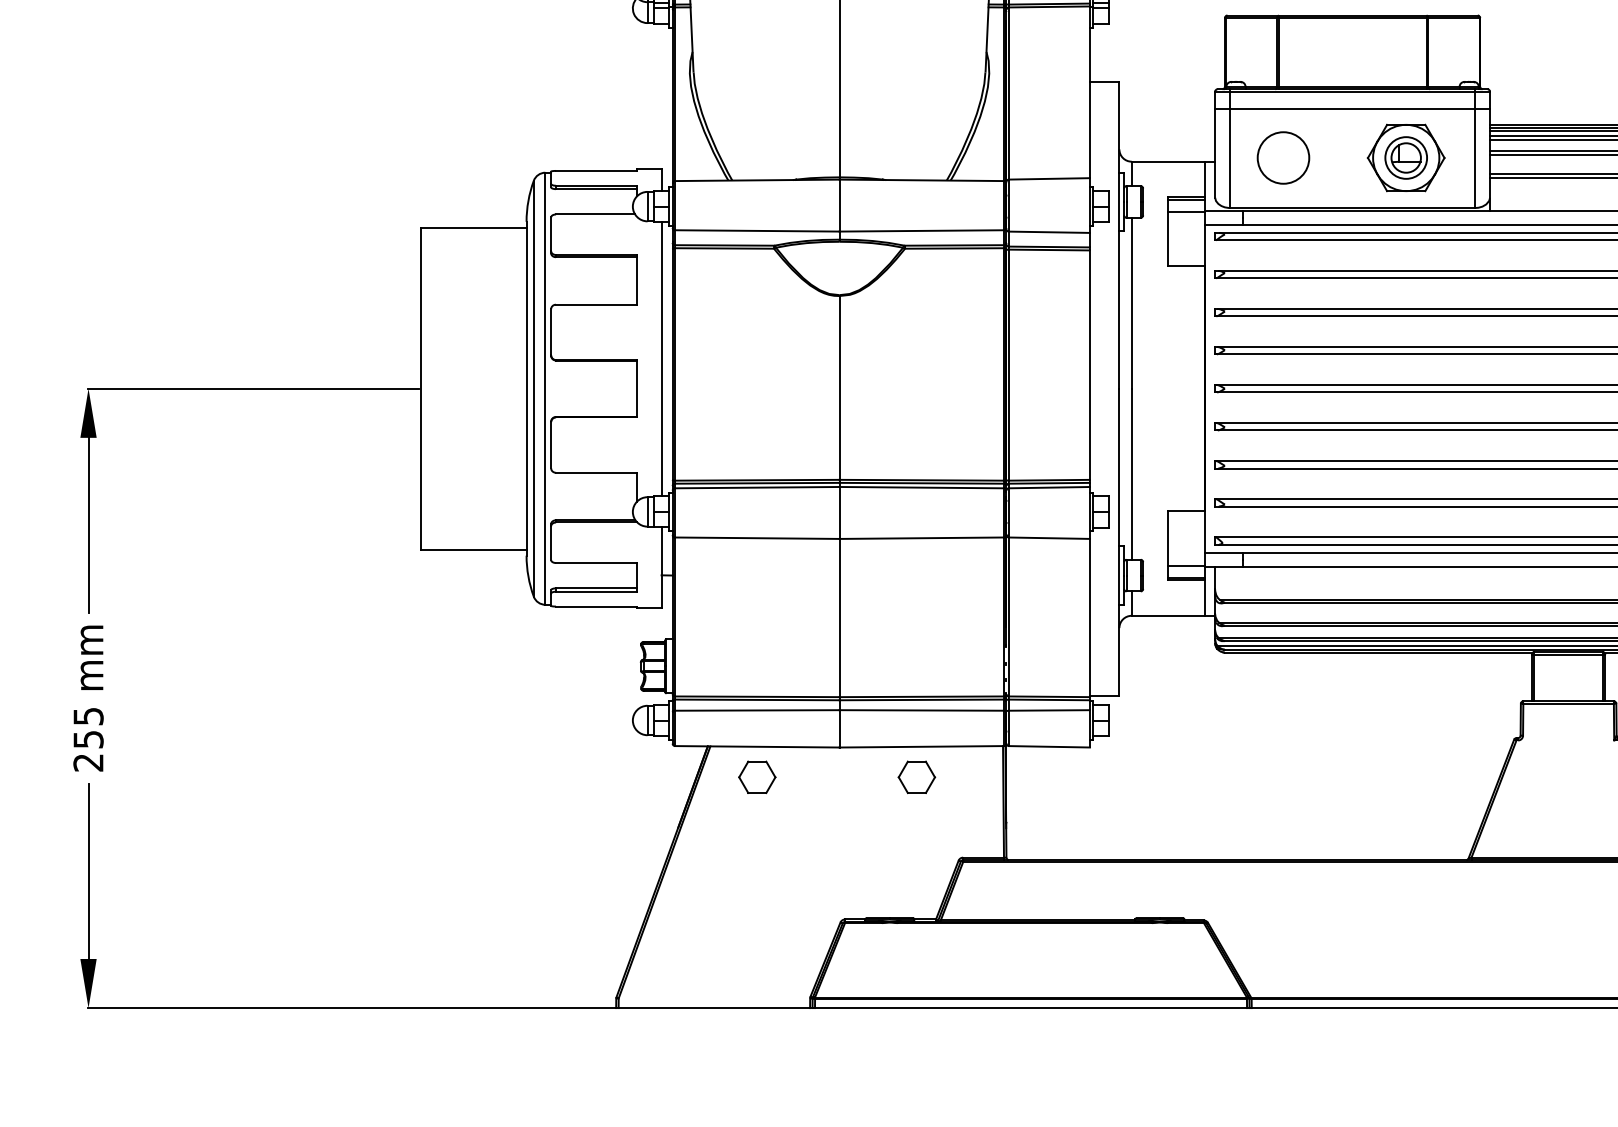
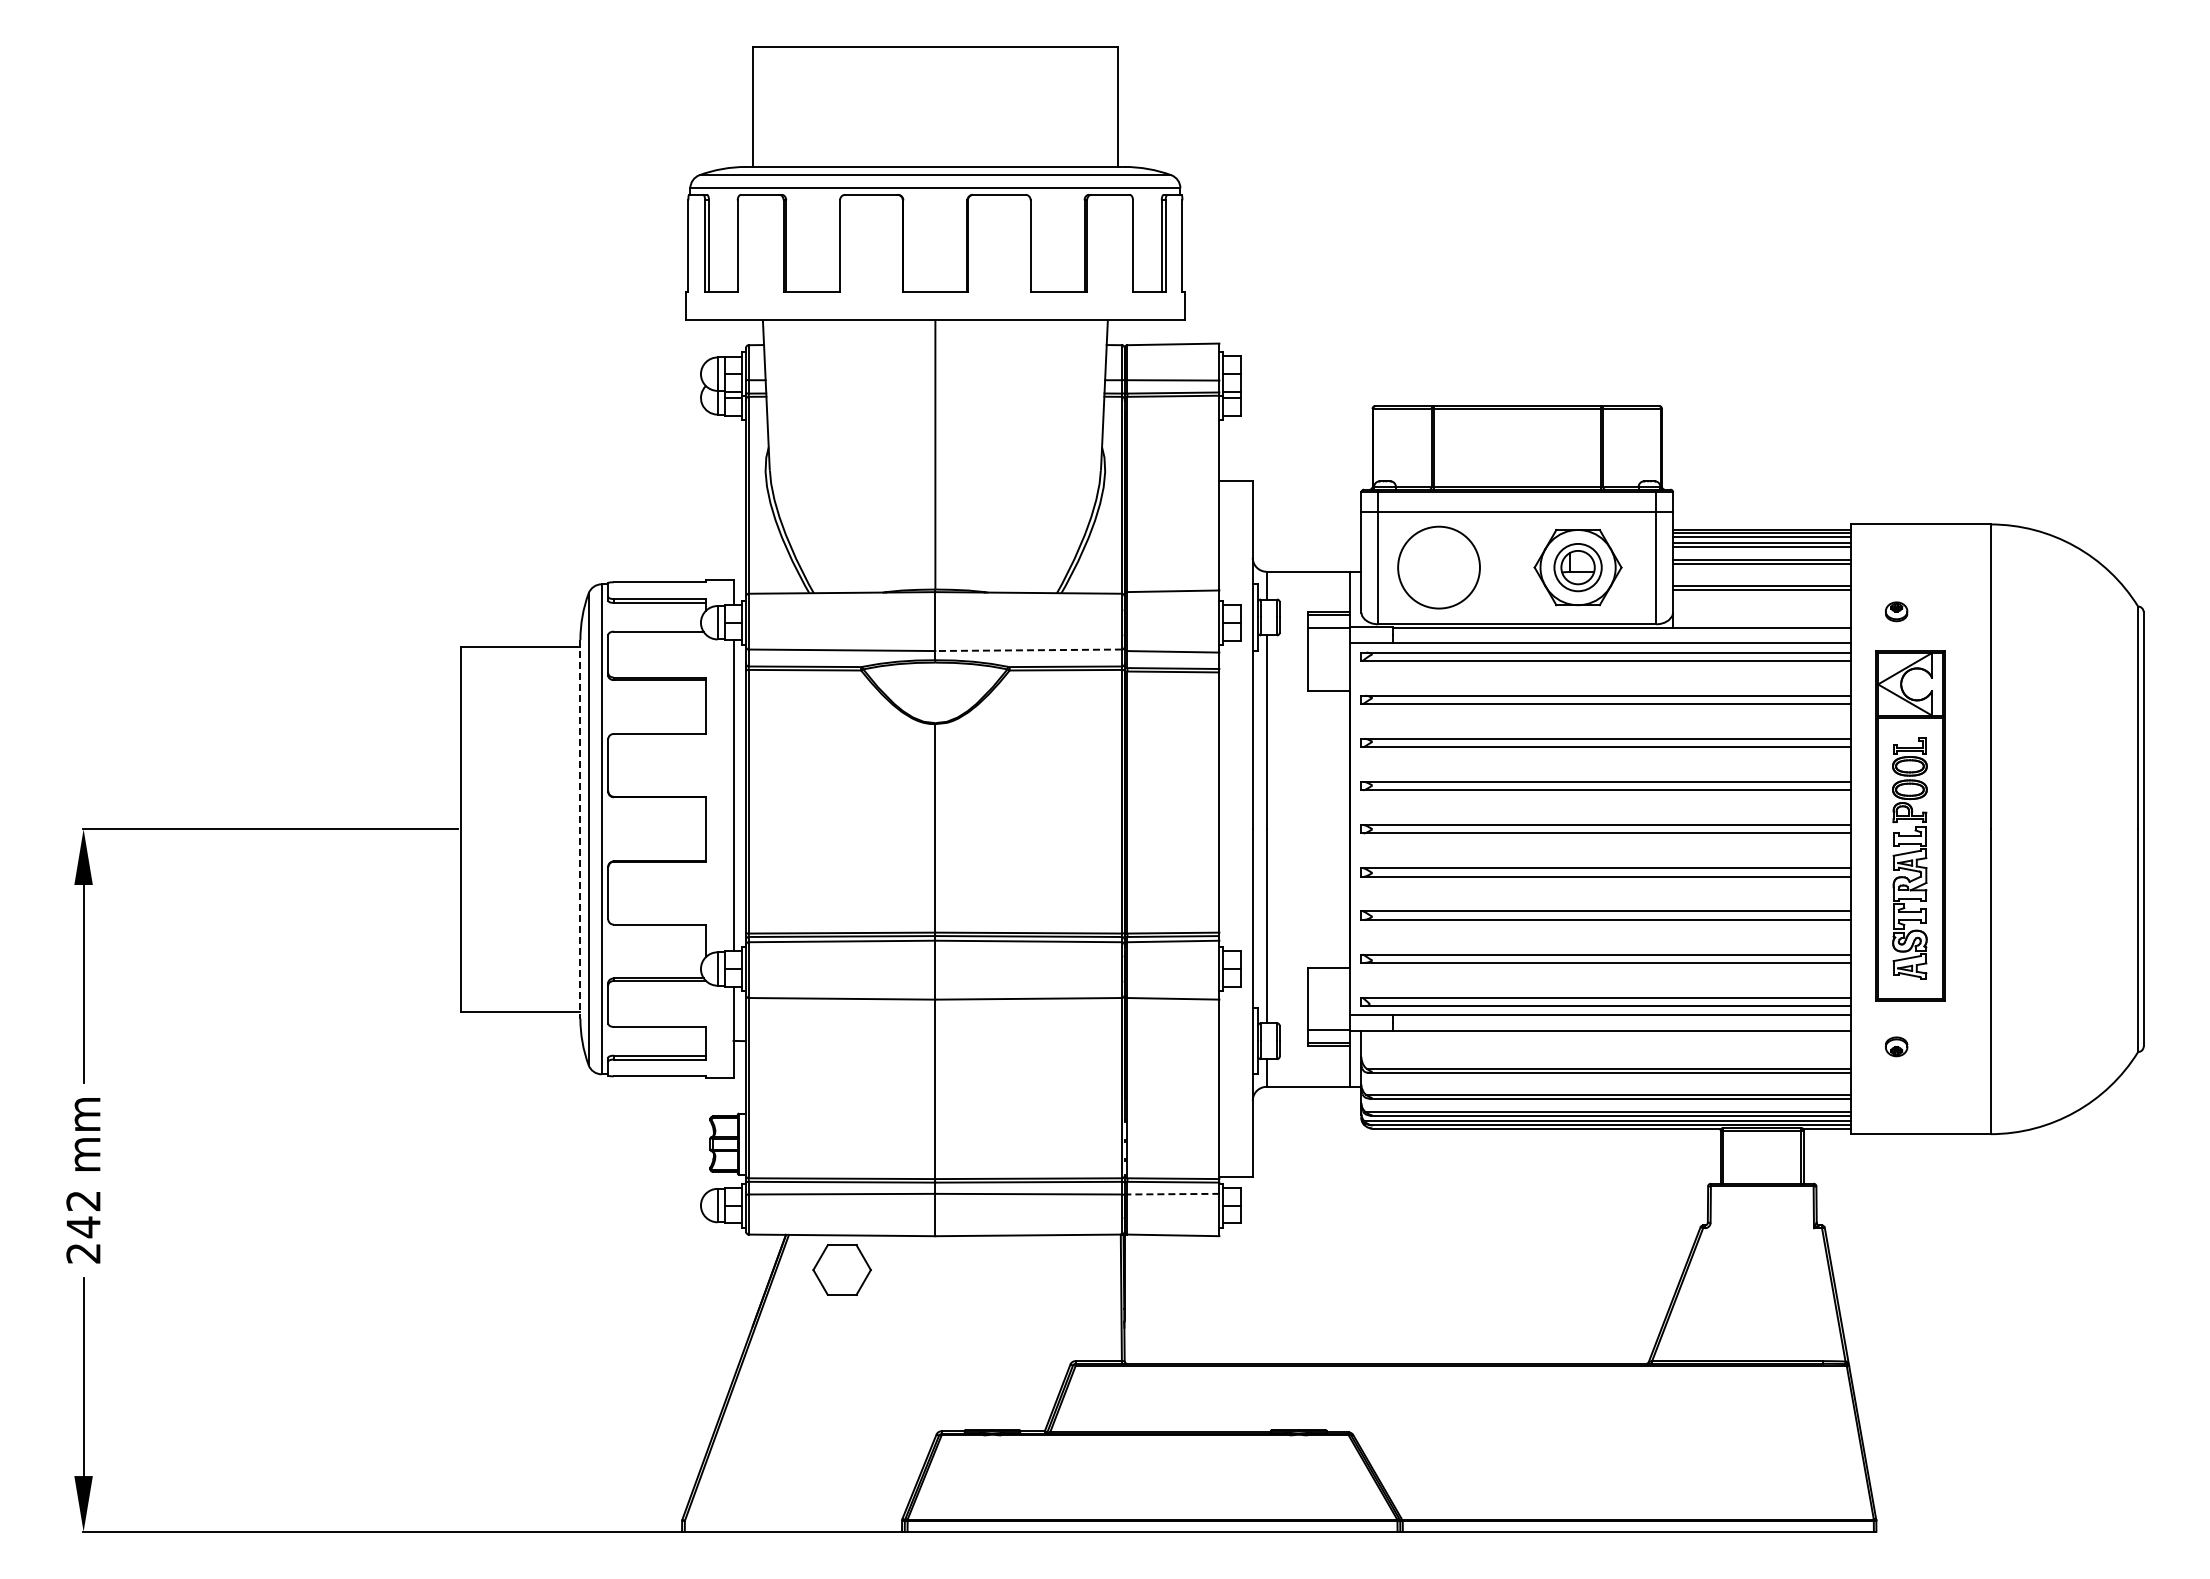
circle: (1283, 157) -> (1438, 567), size x1.4
line: (921, 231) -> (1028, 650), solid -> dashed
line: (526, 388) -> (580, 829), solid -> dashed
line: (1049, 710) -> (1173, 1194), solid -> dashed
text: (88, 728) -> (83, 1214), 255 -> 242
part: (756, 776) -> (841, 1269), size x1.4
part: (916, 776) -> (1022, 1269), removed

